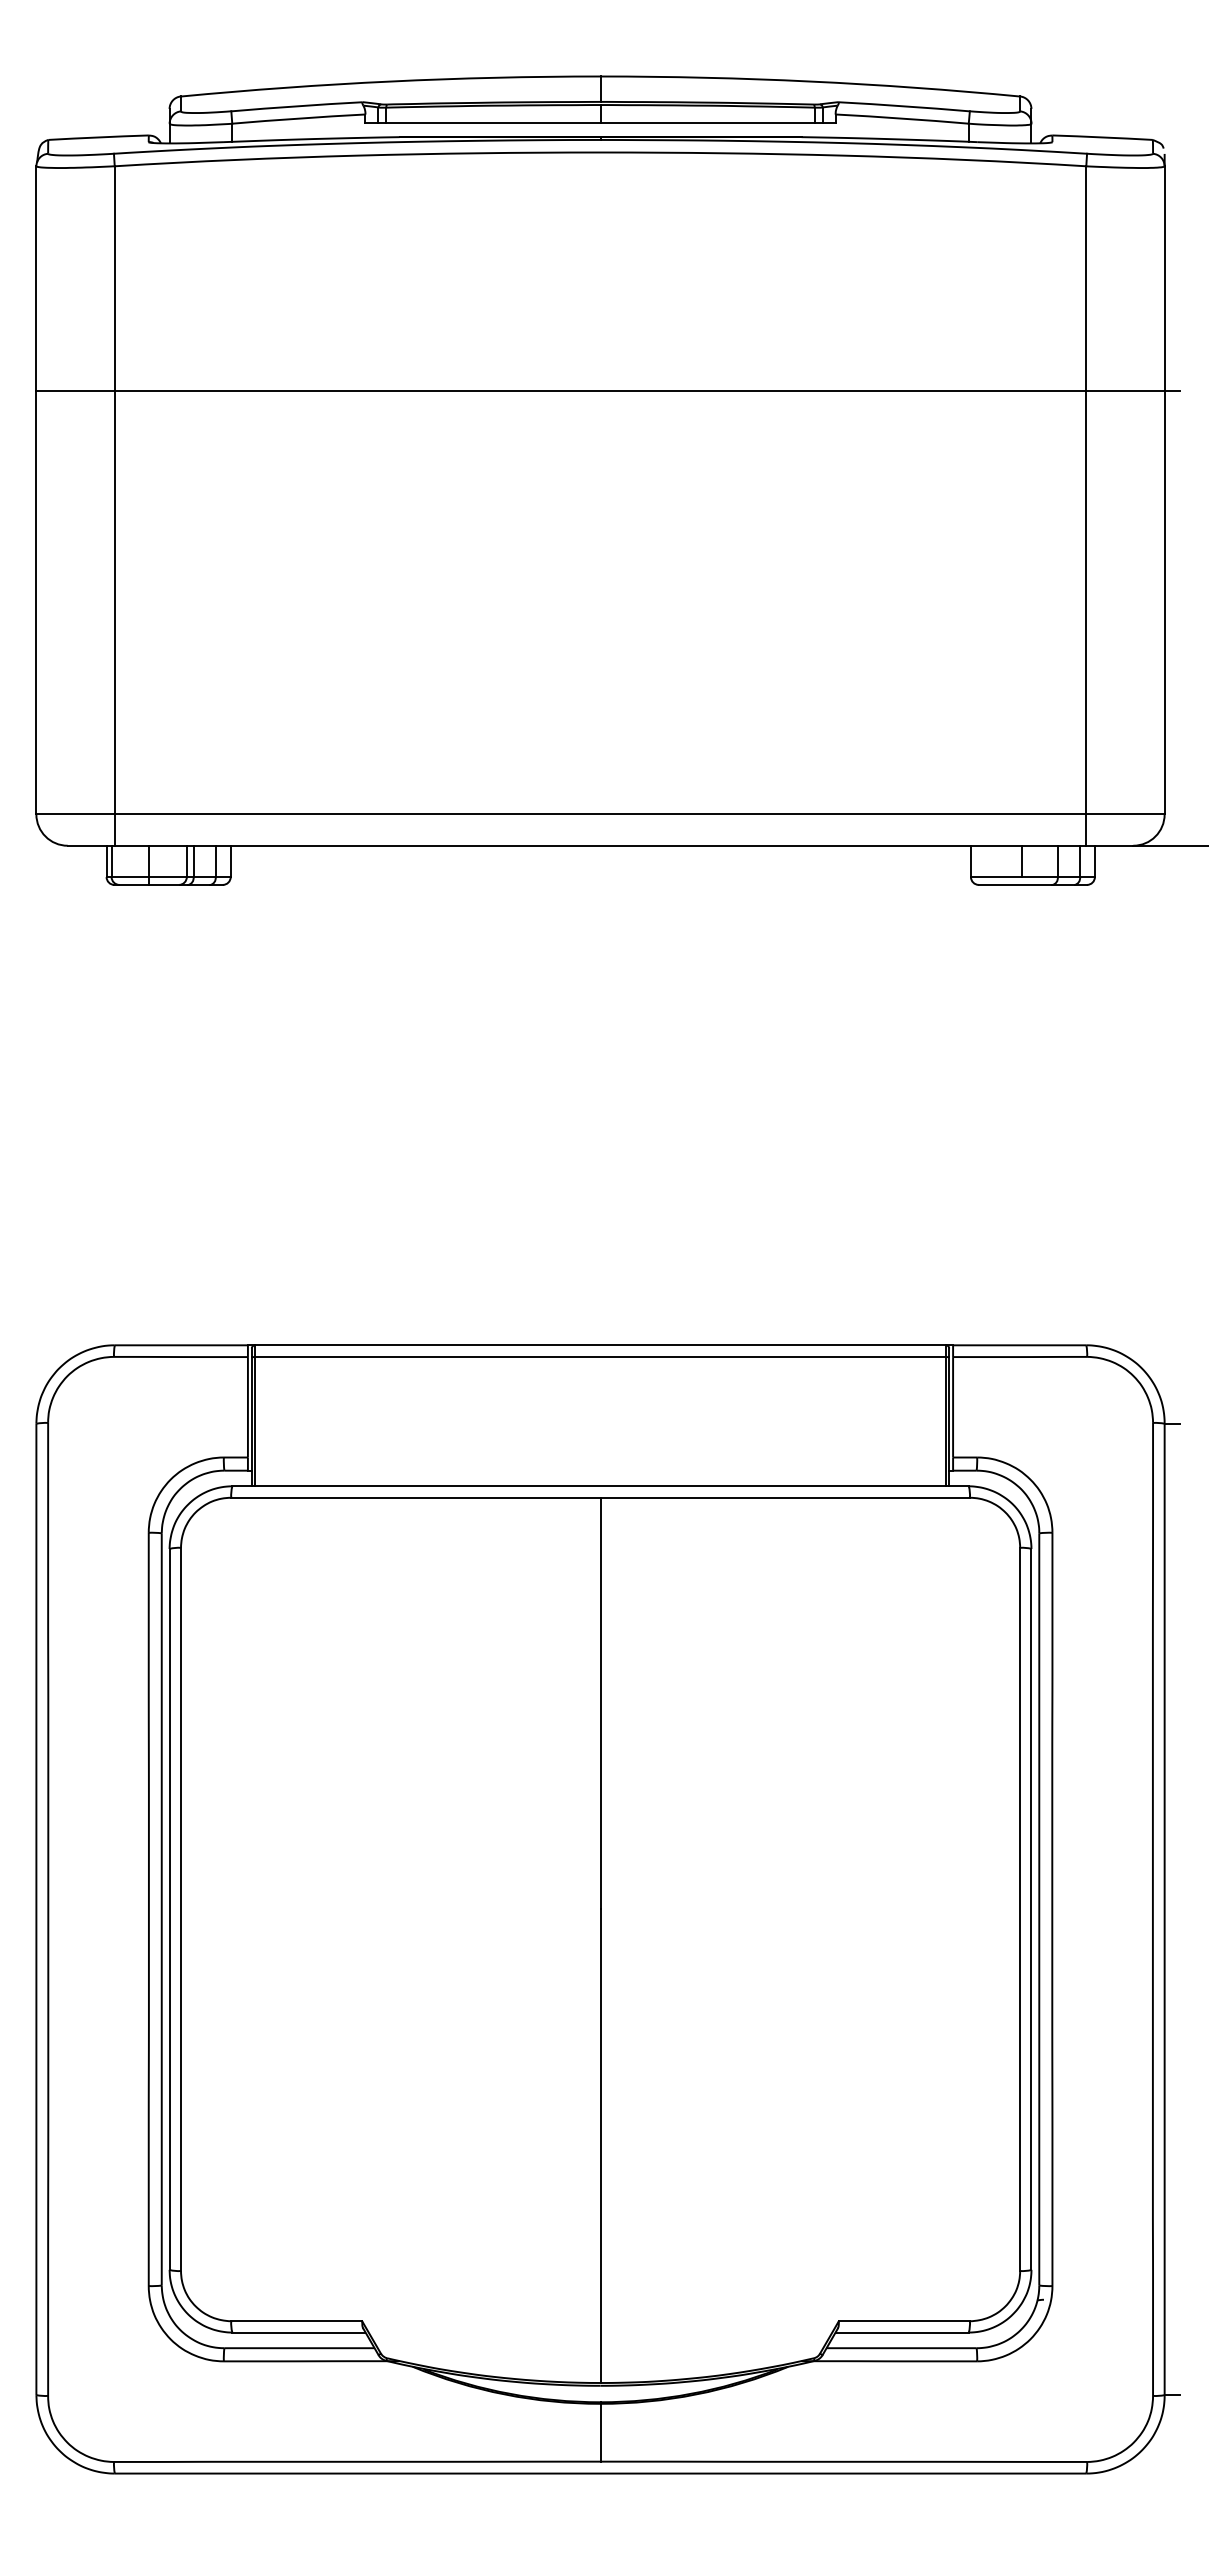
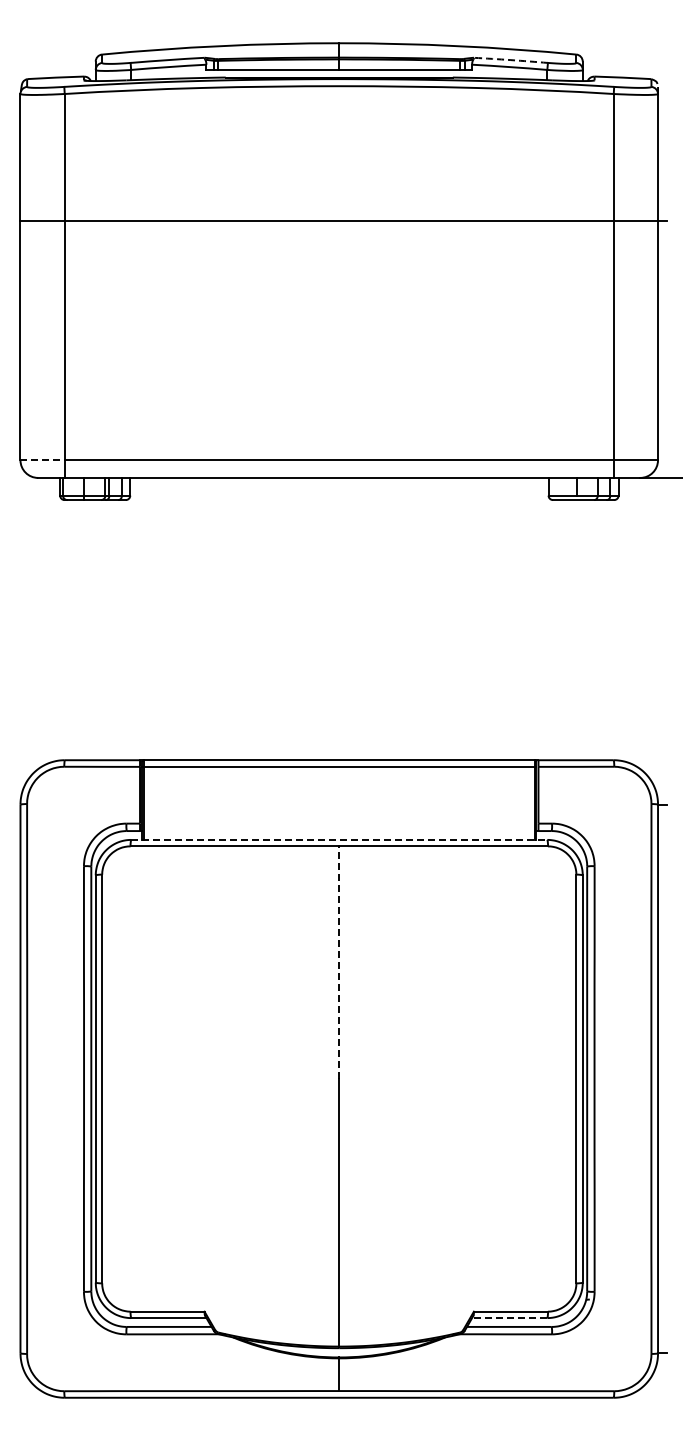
arc: (903, 106) -> (510, 60), solid -> dashed
line: (77, 814) -> (43, 460), solid -> dashed
line: (600, 1485) -> (339, 839), solid -> dashed
line: (600, 1703) -> (339, 962), solid -> dashed
line: (901, 2333) -> (509, 1318), solid -> dashed

